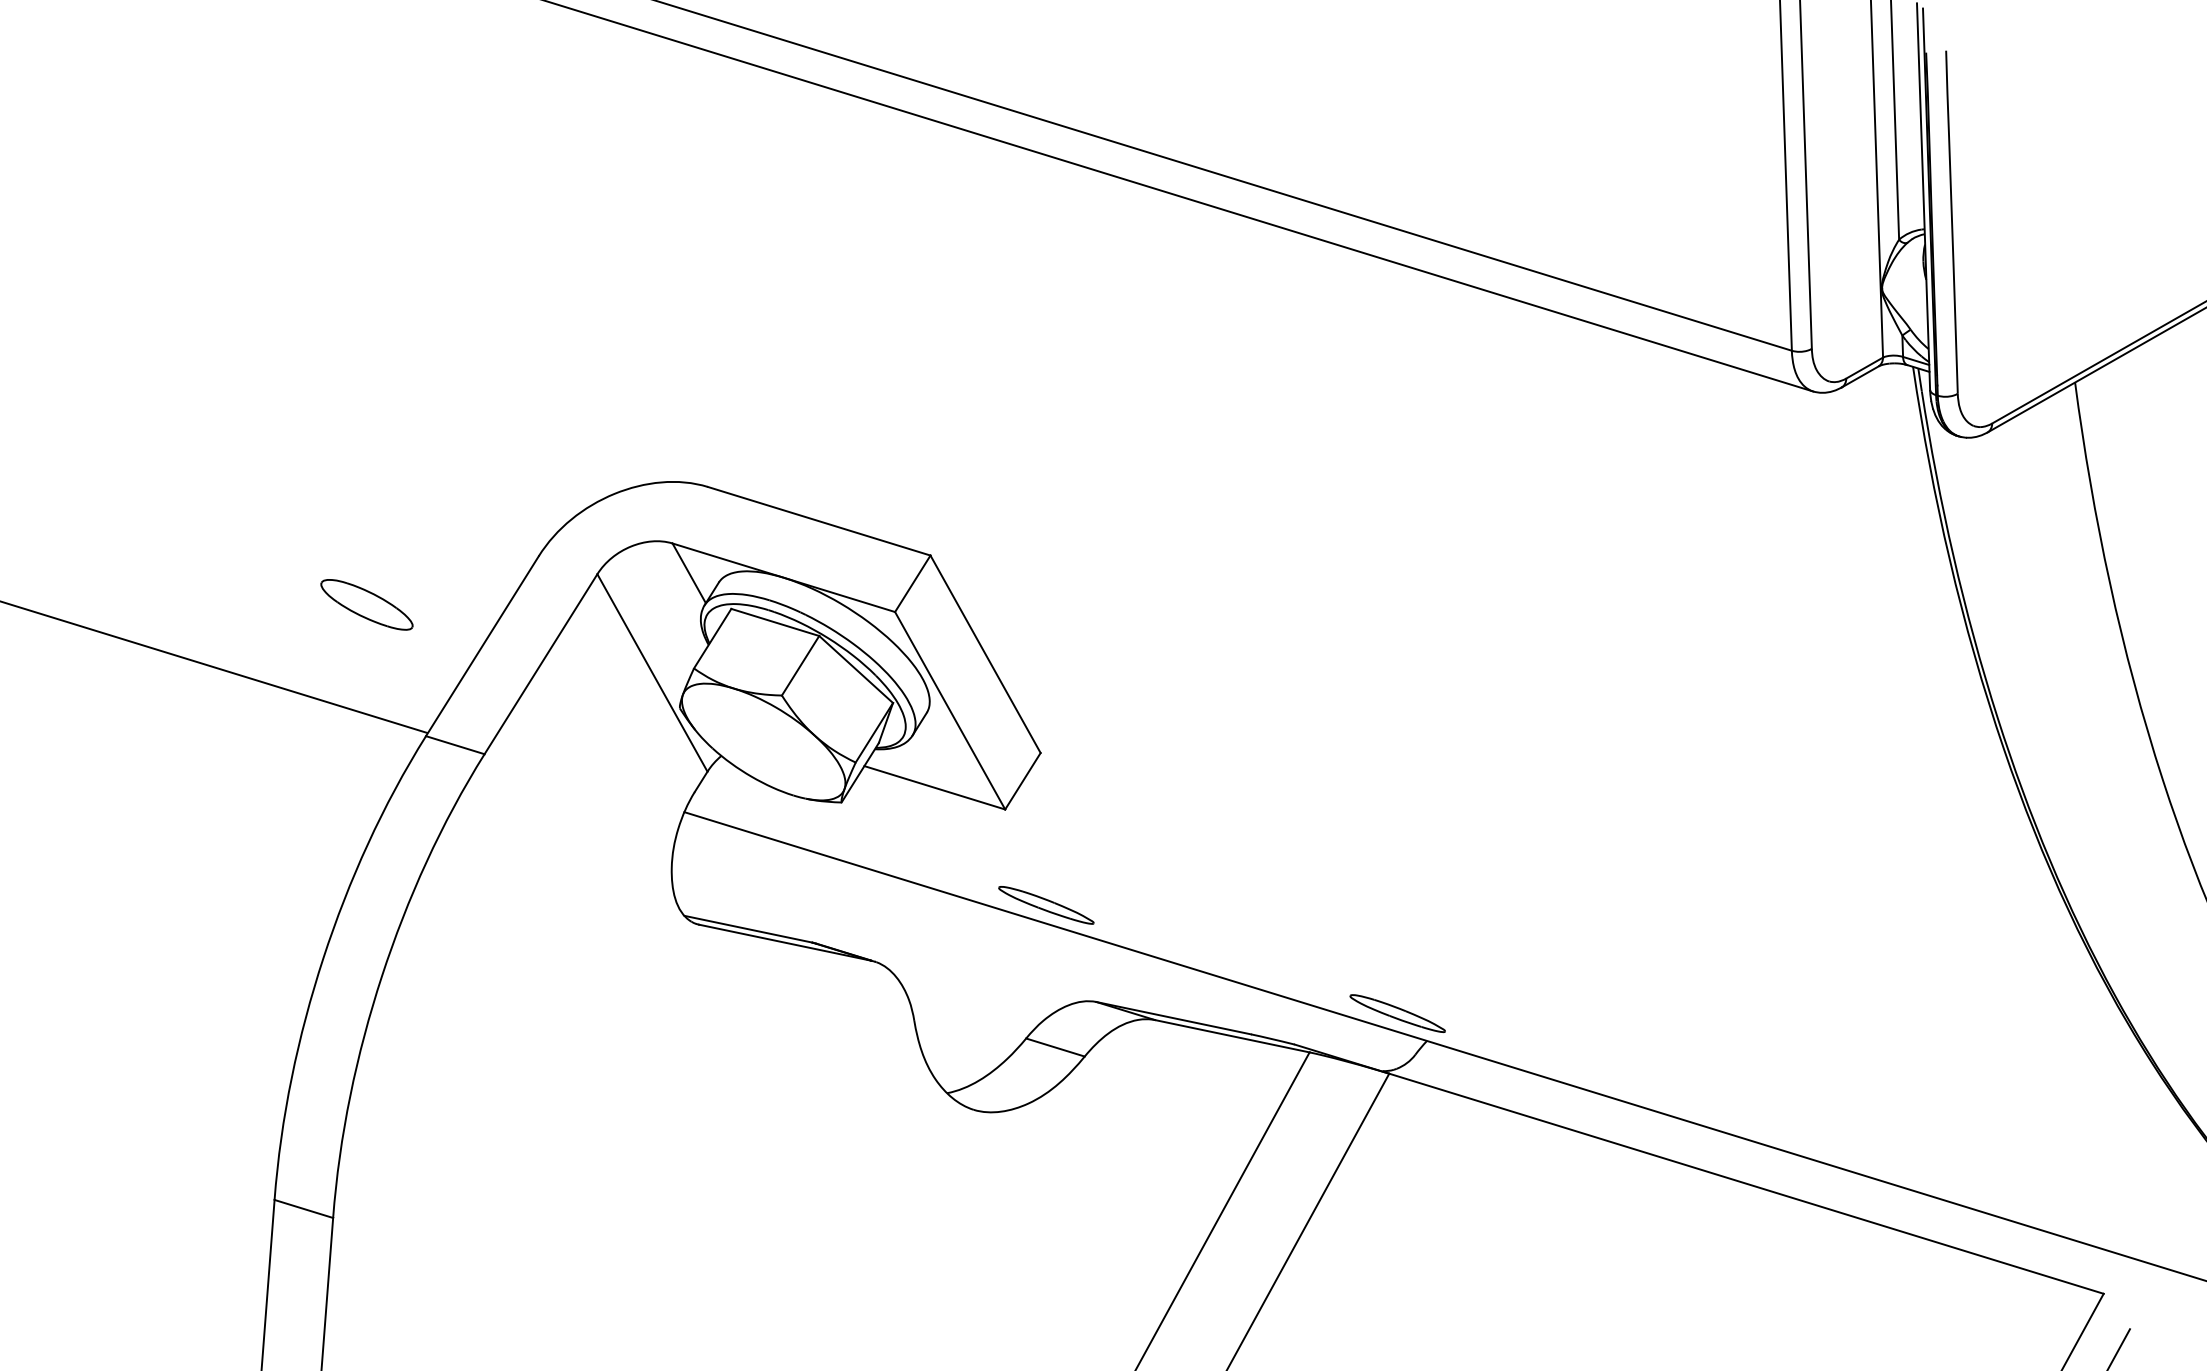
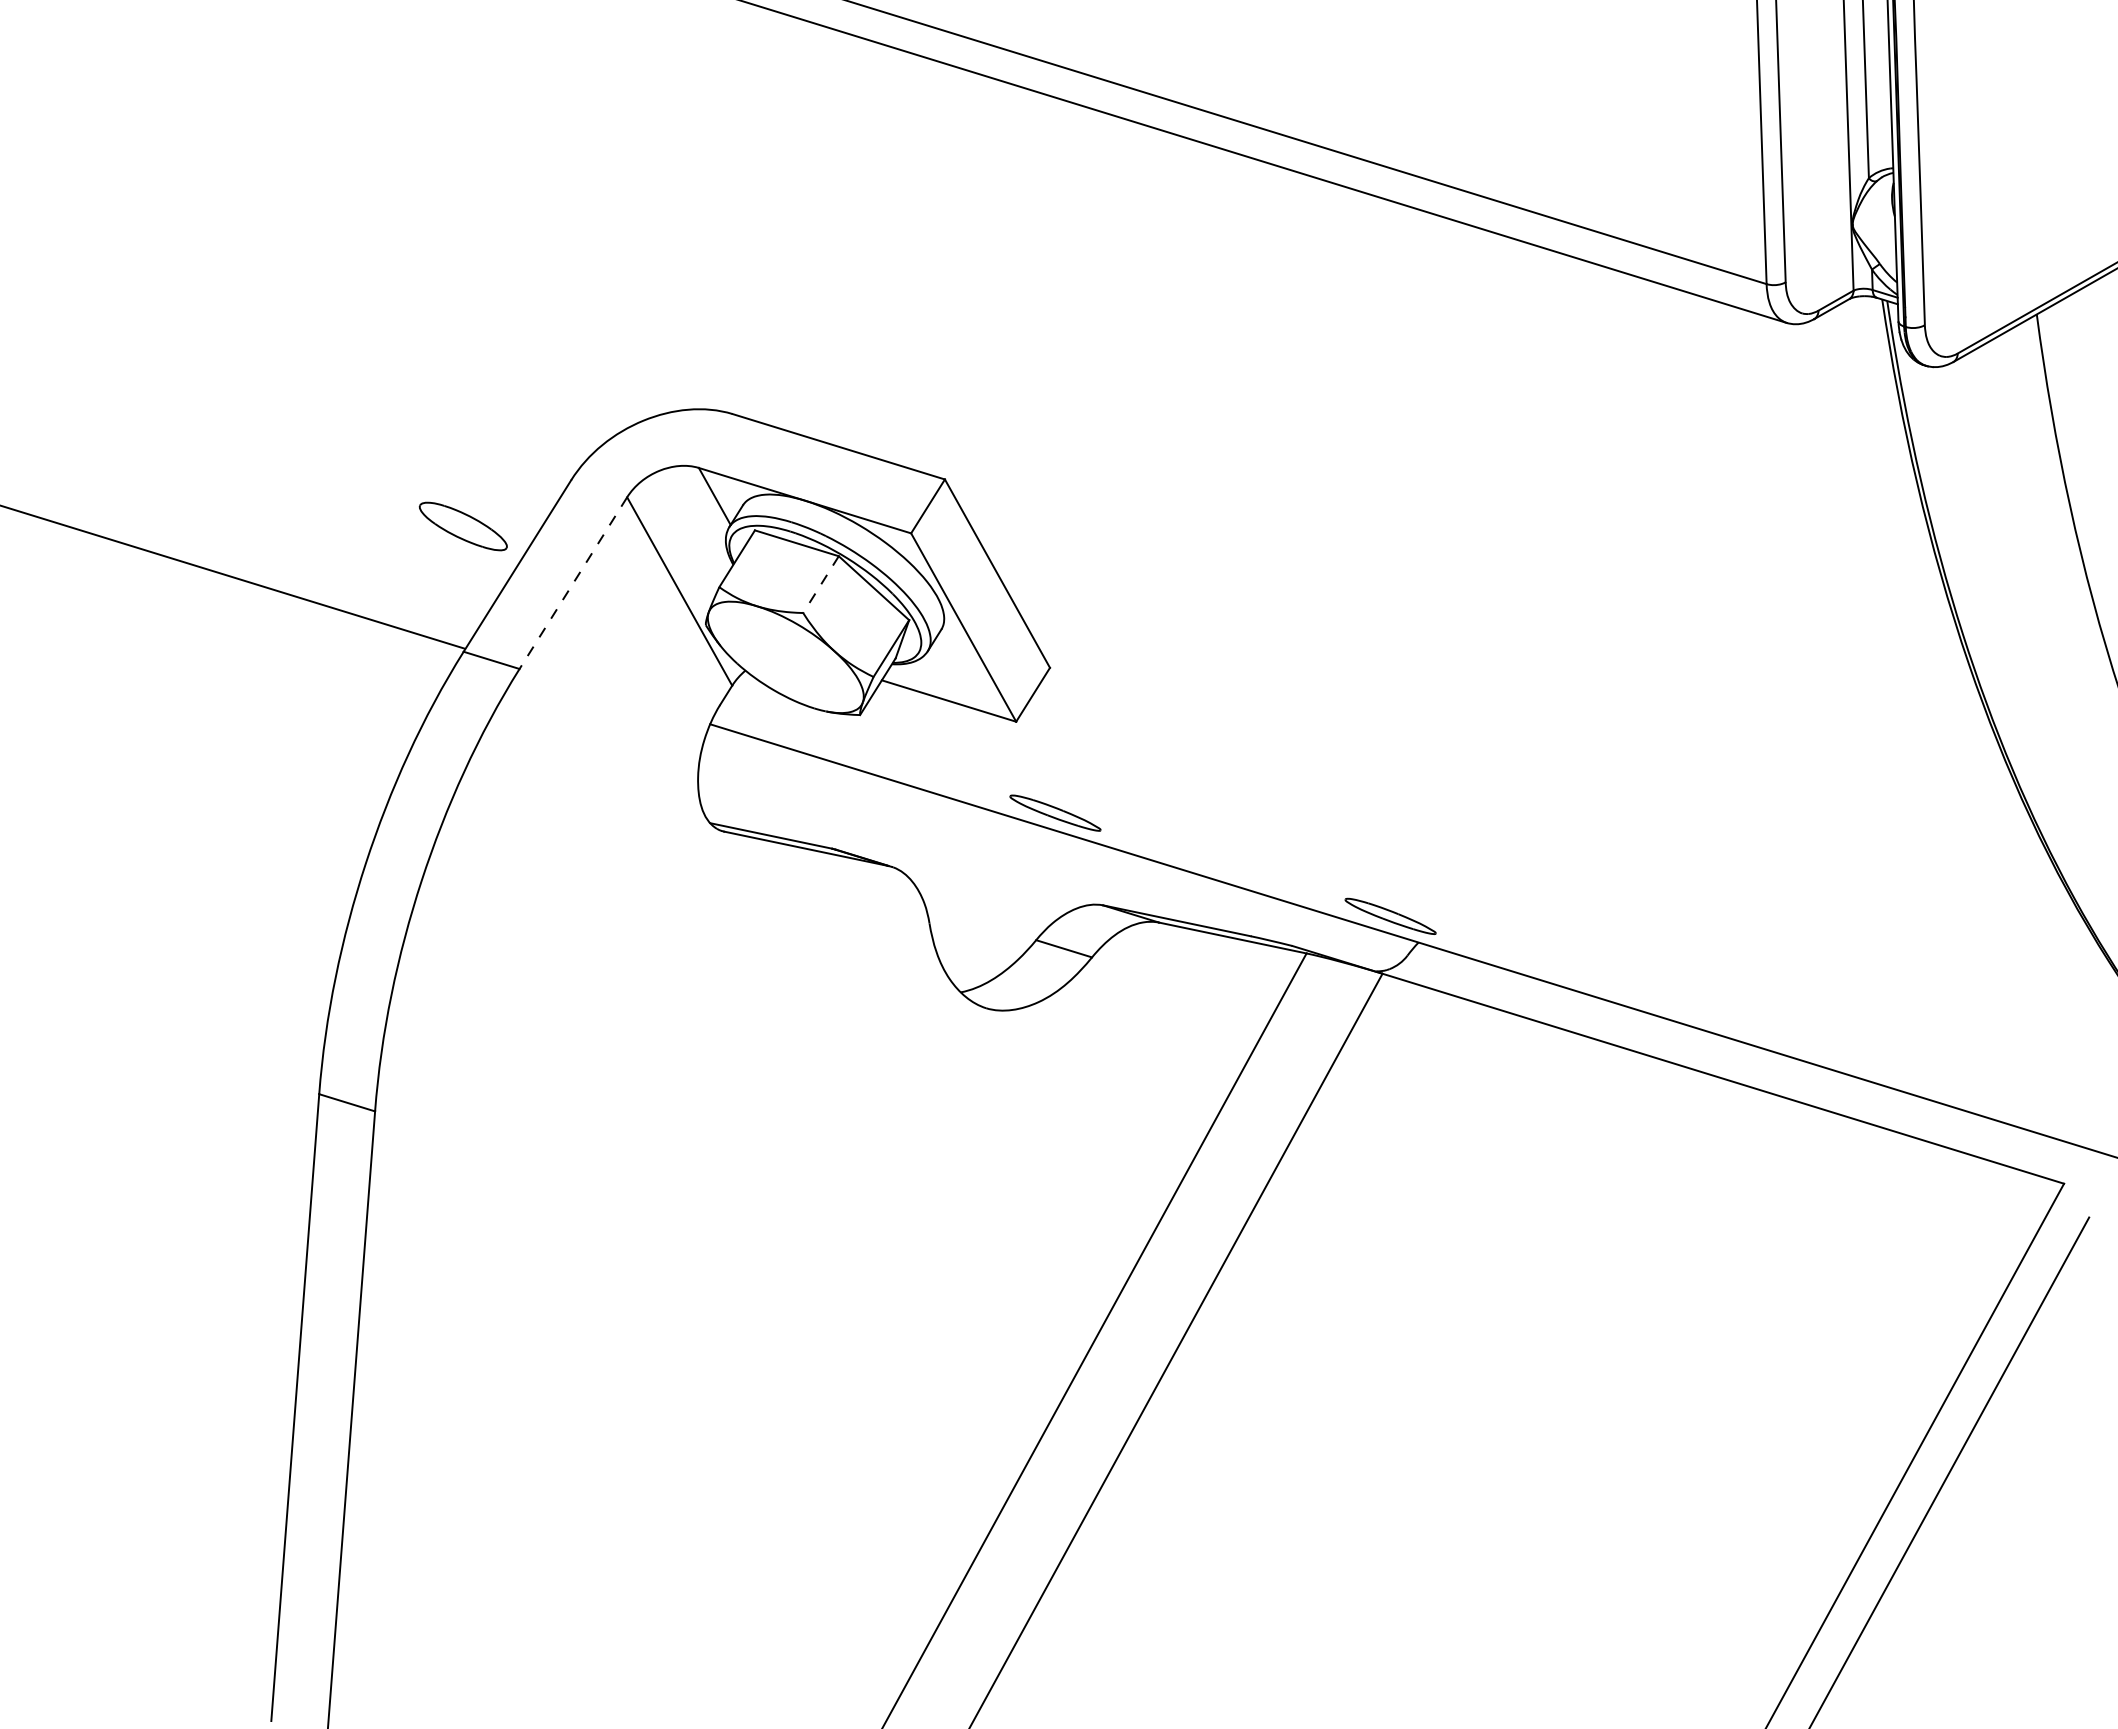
part: (366, 604) -> (462, 526), moved
line: (541, 664) -> (573, 583), solid -> dashed
line: (801, 665) -> (821, 584), solid -> dashed

